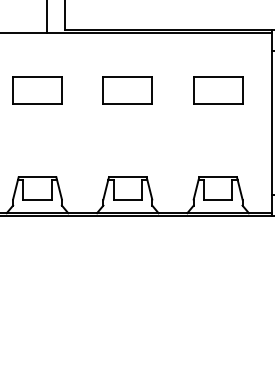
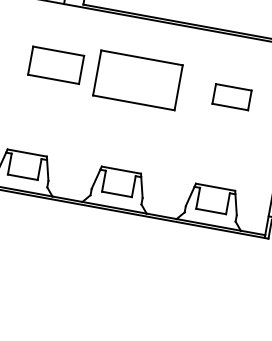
part: (37, 90) -> (56, 64), moved
part: (127, 90) -> (137, 79), size x1.6
part: (218, 90) -> (232, 97), size x0.7

